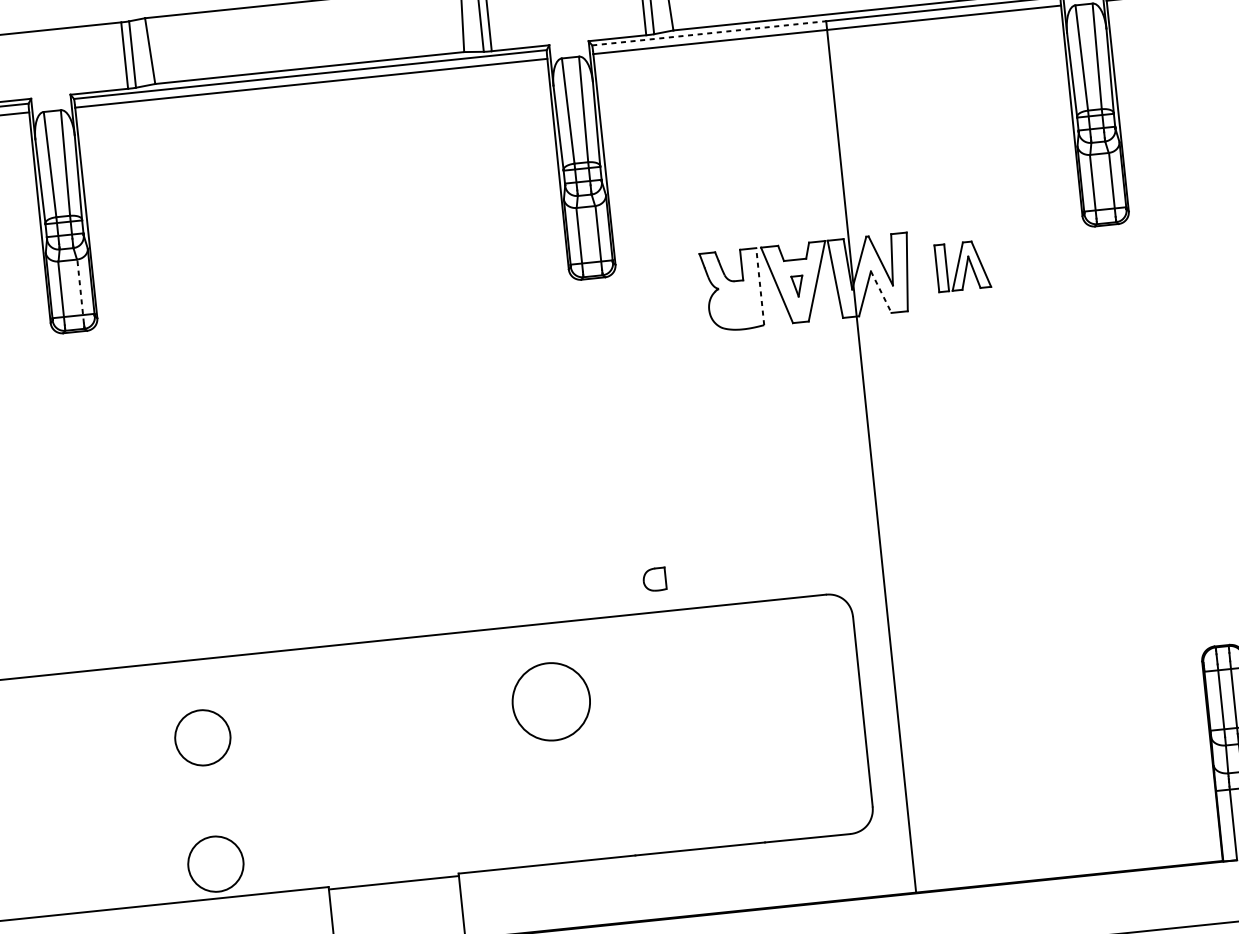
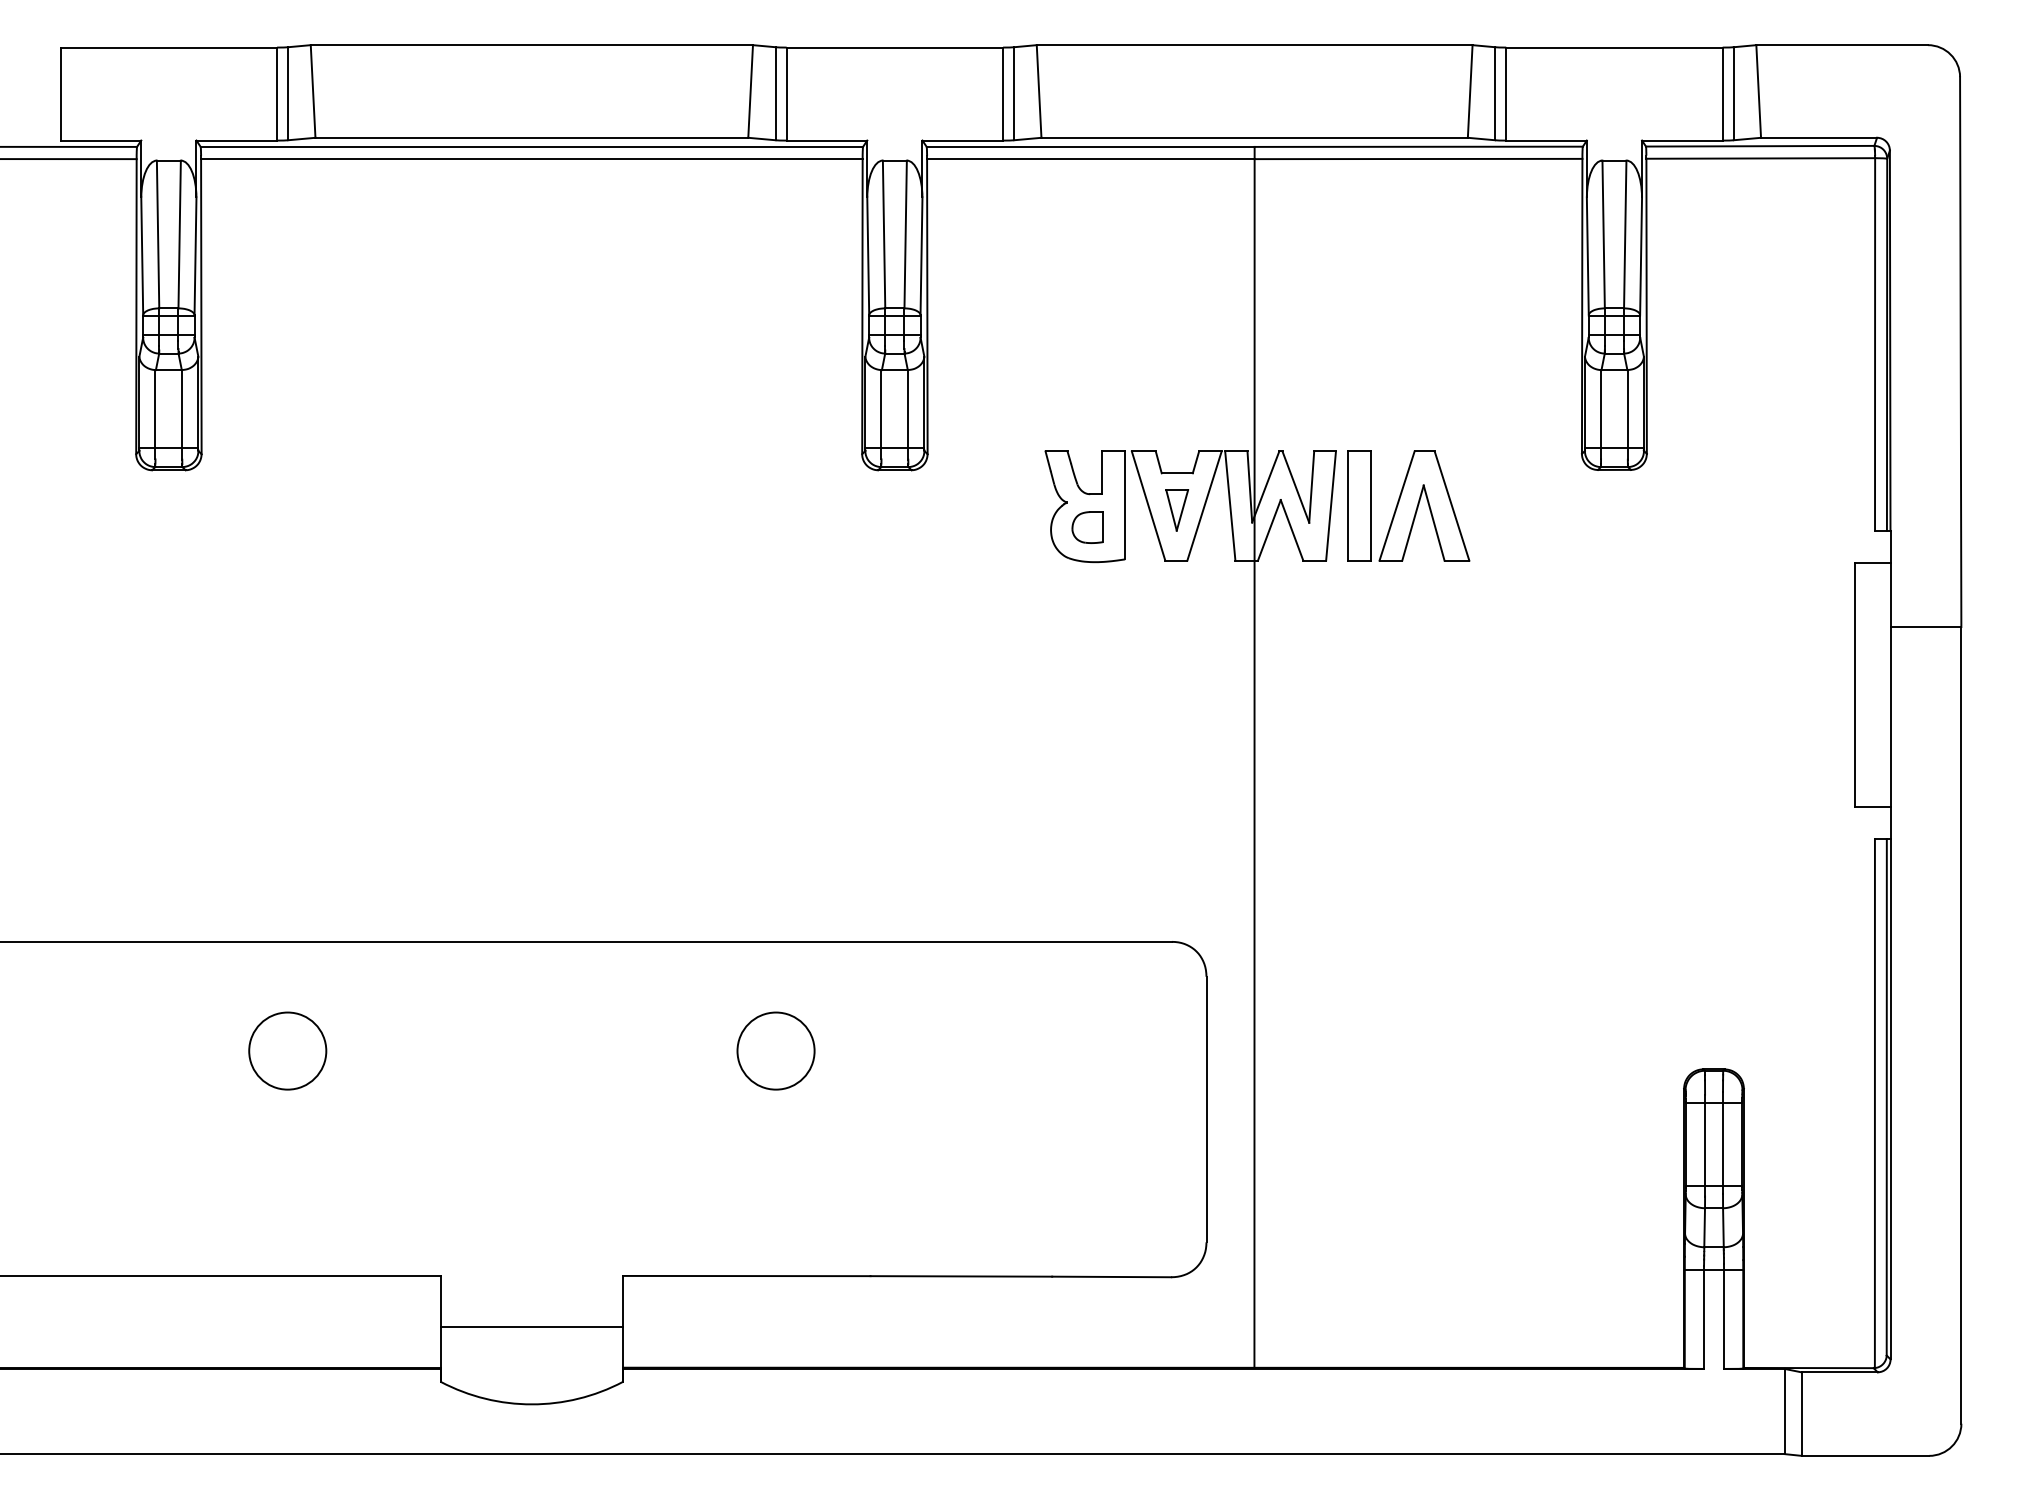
line: (709, 33) -> (1090, 146), dashed -> solid
part: (962, 265) -> (1408, 505), size x1.67
line: (760, 286) -> (1125, 505), dashed -> solid
part: (798, 286) -> (1177, 510), size x1.43
line: (80, 291) -> (182, 414), dashed -> solid
line: (881, 292) -> (1292, 530), dashed -> solid
part: (654, 579) -> (1087, 527), moved
circle: (550, 701) -> (775, 1050), size x0.71
circle: (215, 863) -> (287, 1227), removed
line: (393, 882) -> (531, 1327), moved

